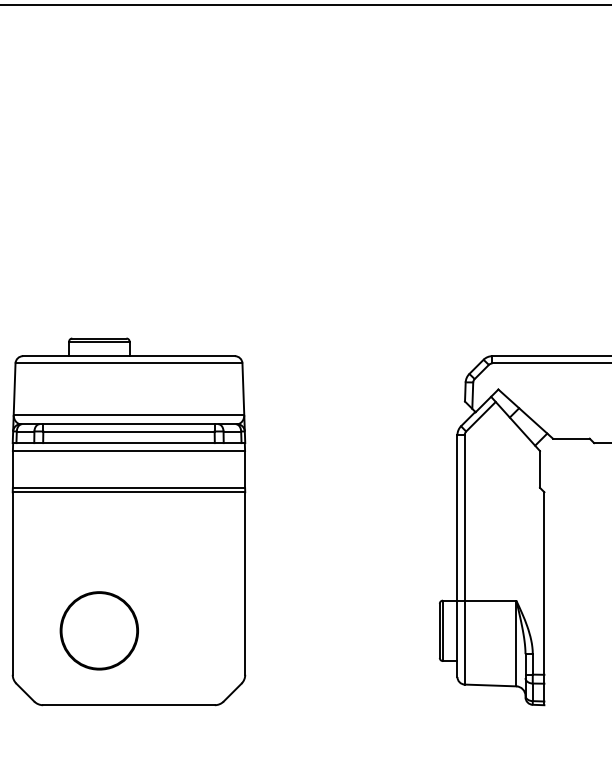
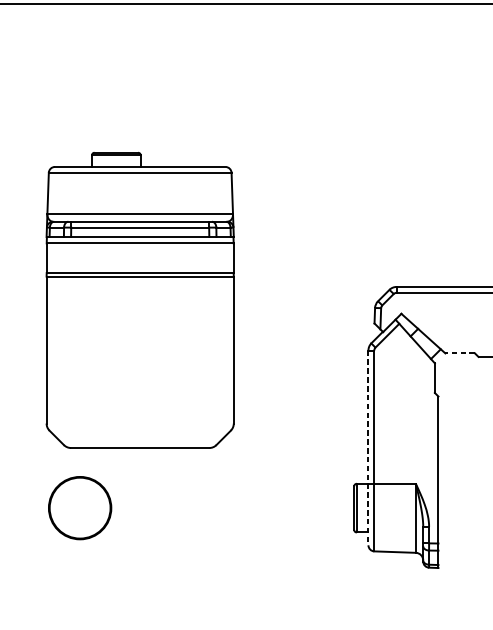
line: (570, 438) -> (459, 353), solid -> dashed
part: (128, 521) -> (139, 300), moved
line: (457, 556) -> (368, 448), solid -> dashed

